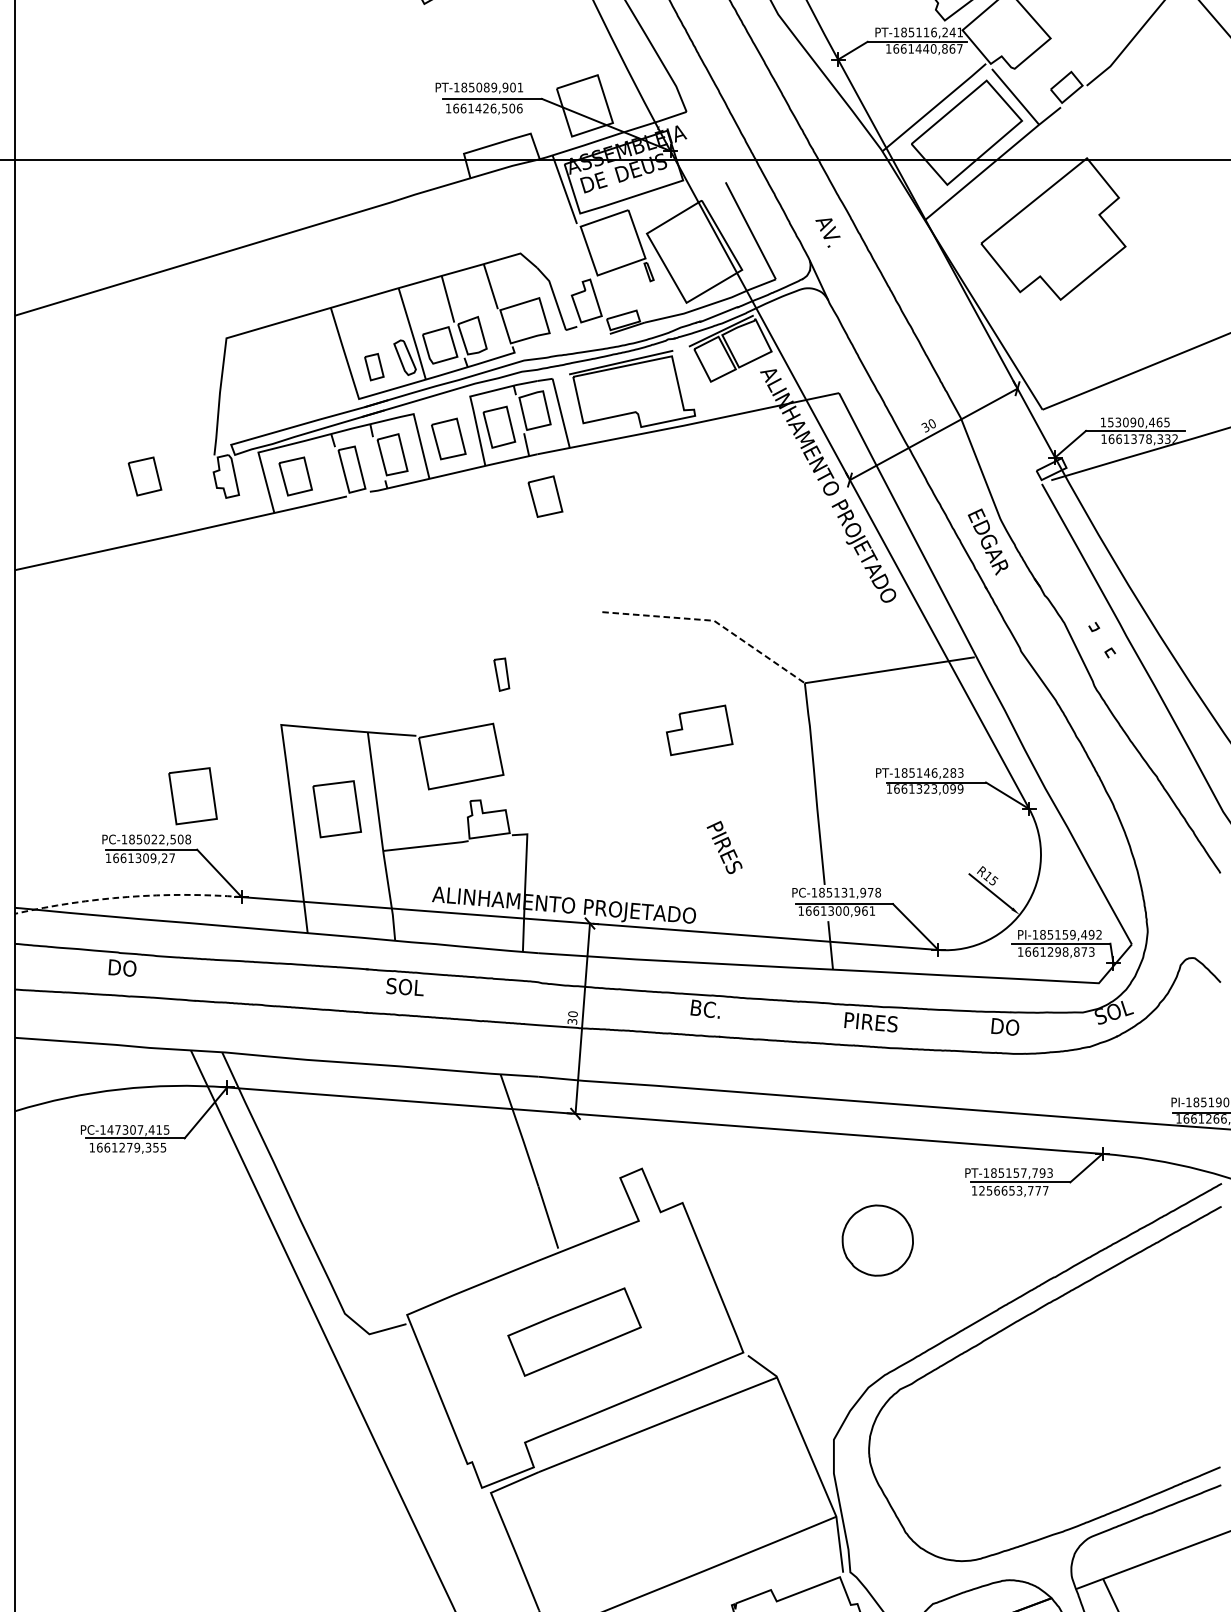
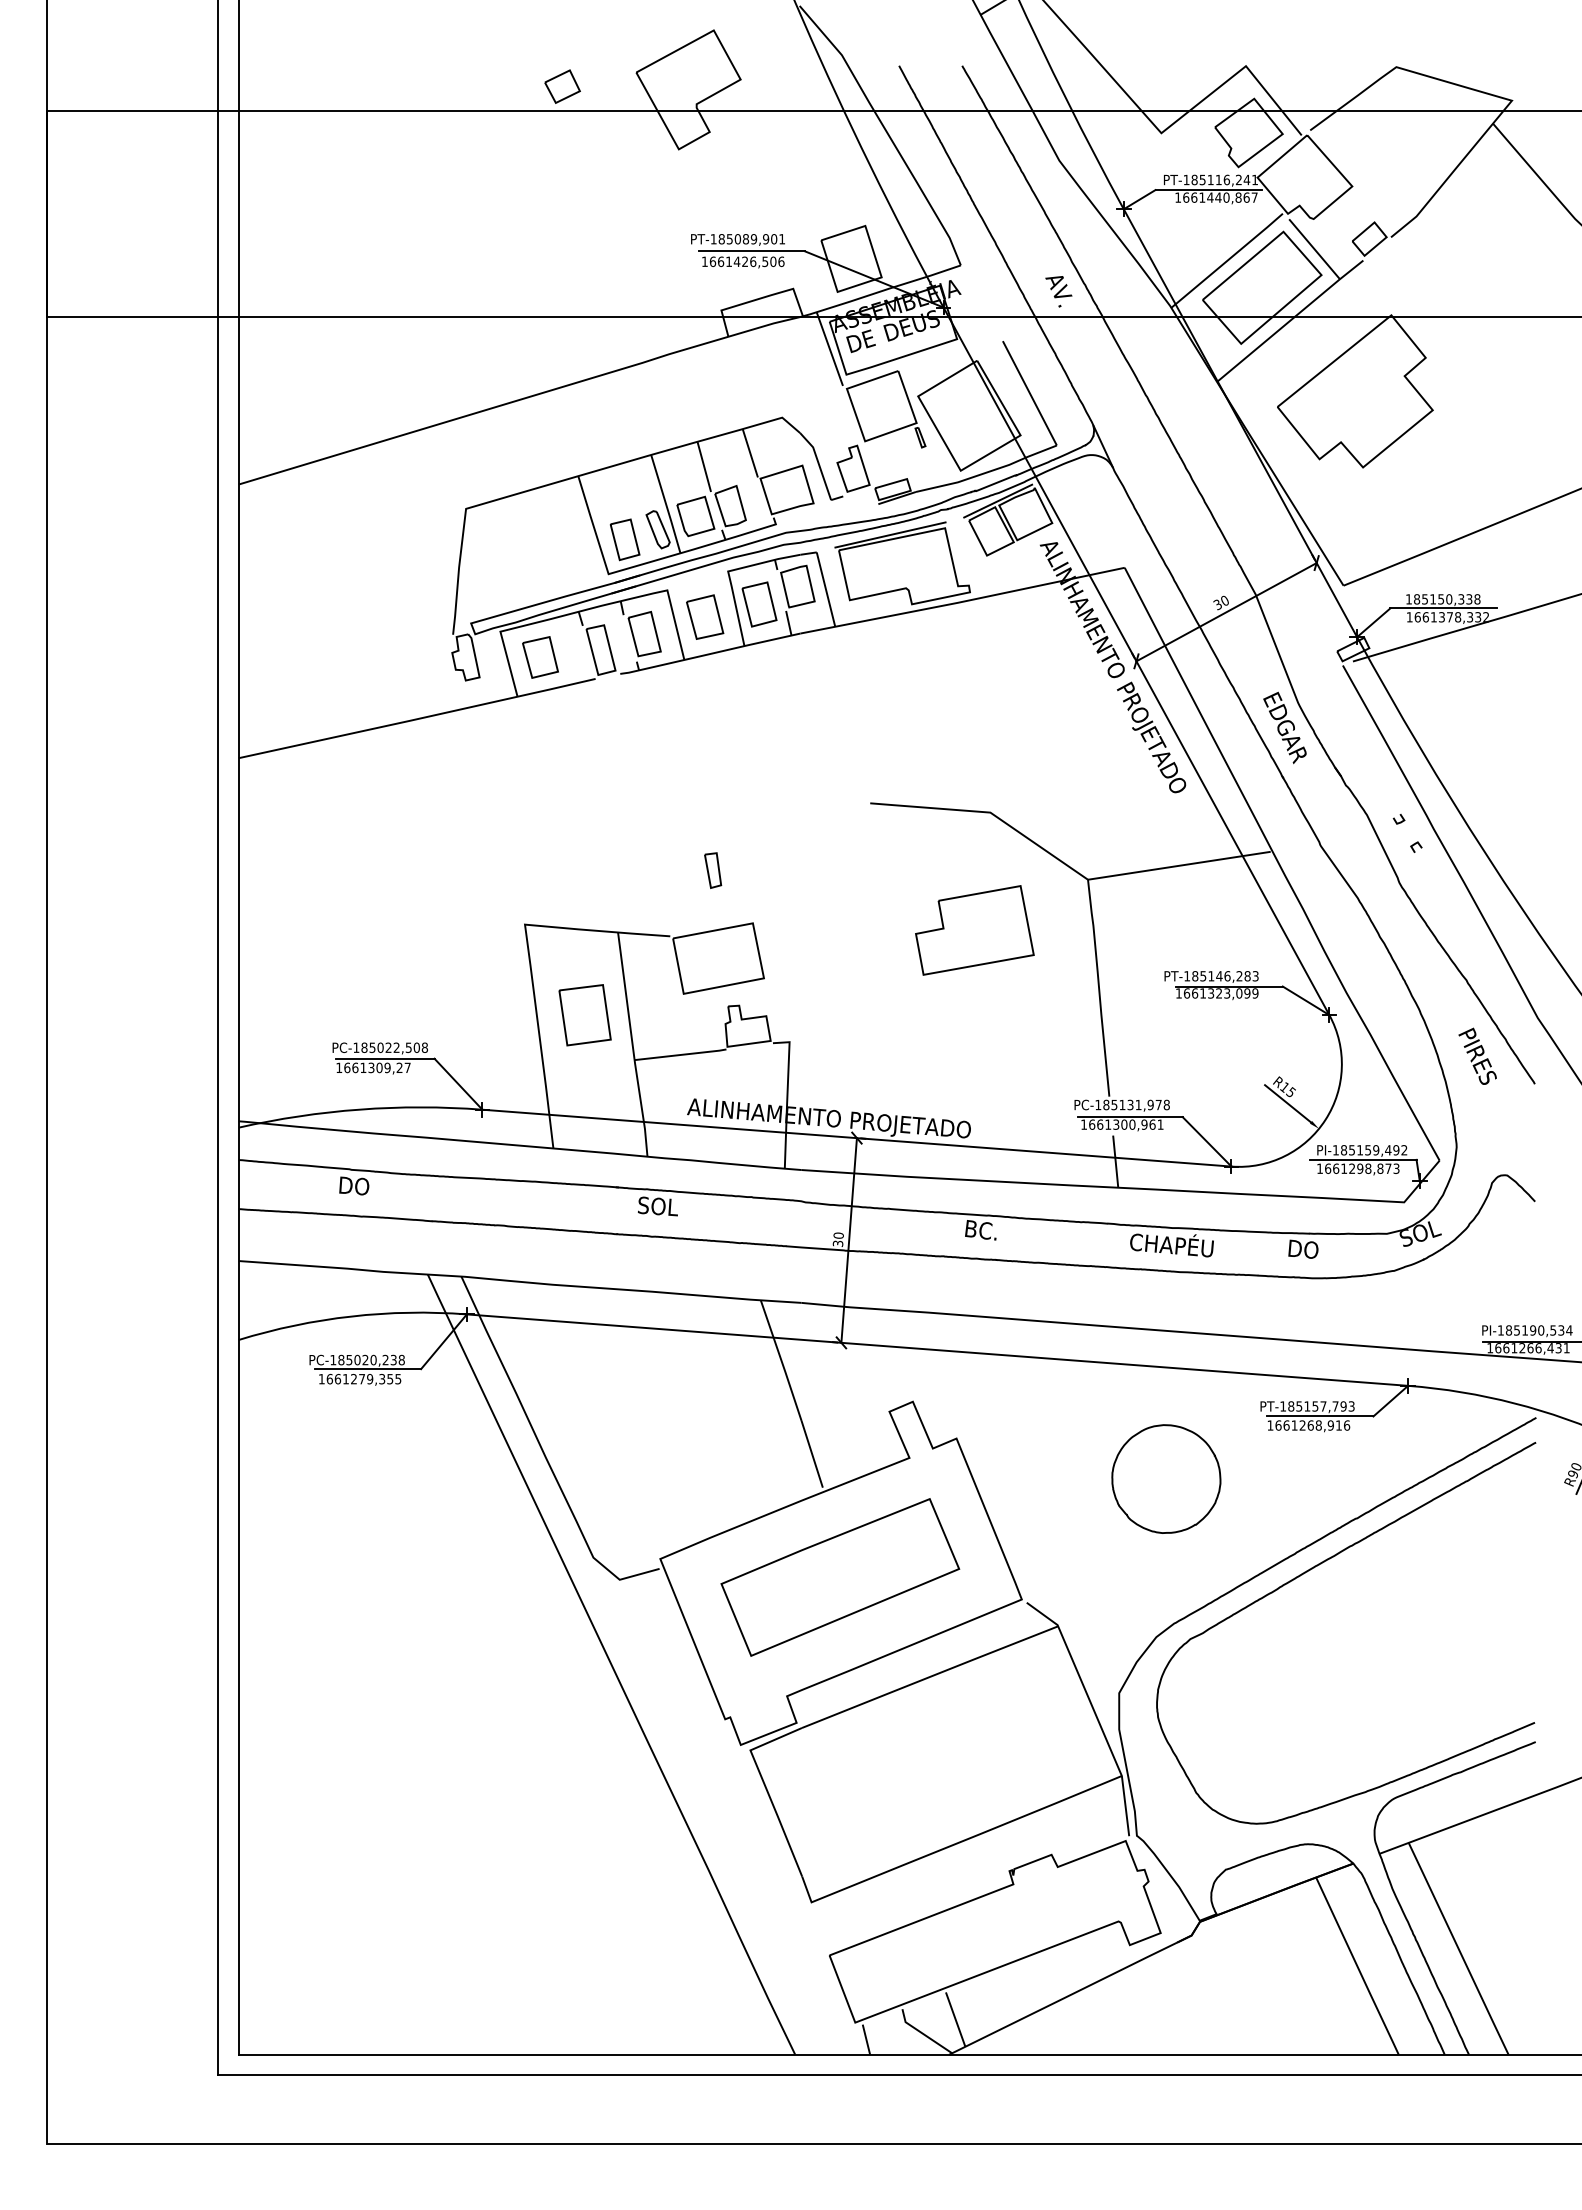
text: (827, 232) -> (1058, 291), moved
part: (373, 366) -> (624, 539), size x1.43
text: (1139, 422) -> (1447, 599), 153090,465 -> 185150,338
part: (145, 476) -> (378, 657), removed
part: (545, 496) -> (809, 678), removed
line: (713, 620) -> (989, 812), dashed -> solid
part: (502, 674) -> (713, 870), moved
part: (699, 730) -> (974, 930), size x1.67
part: (192, 796) -> (429, 1001), removed
text: (724, 846) -> (1477, 1055), moved
arc: (127, 896) -> (359, 1109), dashed -> solid
text: (882, 1023) -> (1171, 1245), PIRES -> CHAPÉU
text: (138, 1129) -> (371, 1359), PC-147307,415 -> PC-185020,238
text: (1013, 1190) -> (1312, 1425), 1256653,777 -> 1661268,916
part: (877, 1240) -> (1166, 1478), size x1.43
part: (574, 1332) -> (840, 1577), size x1.67

